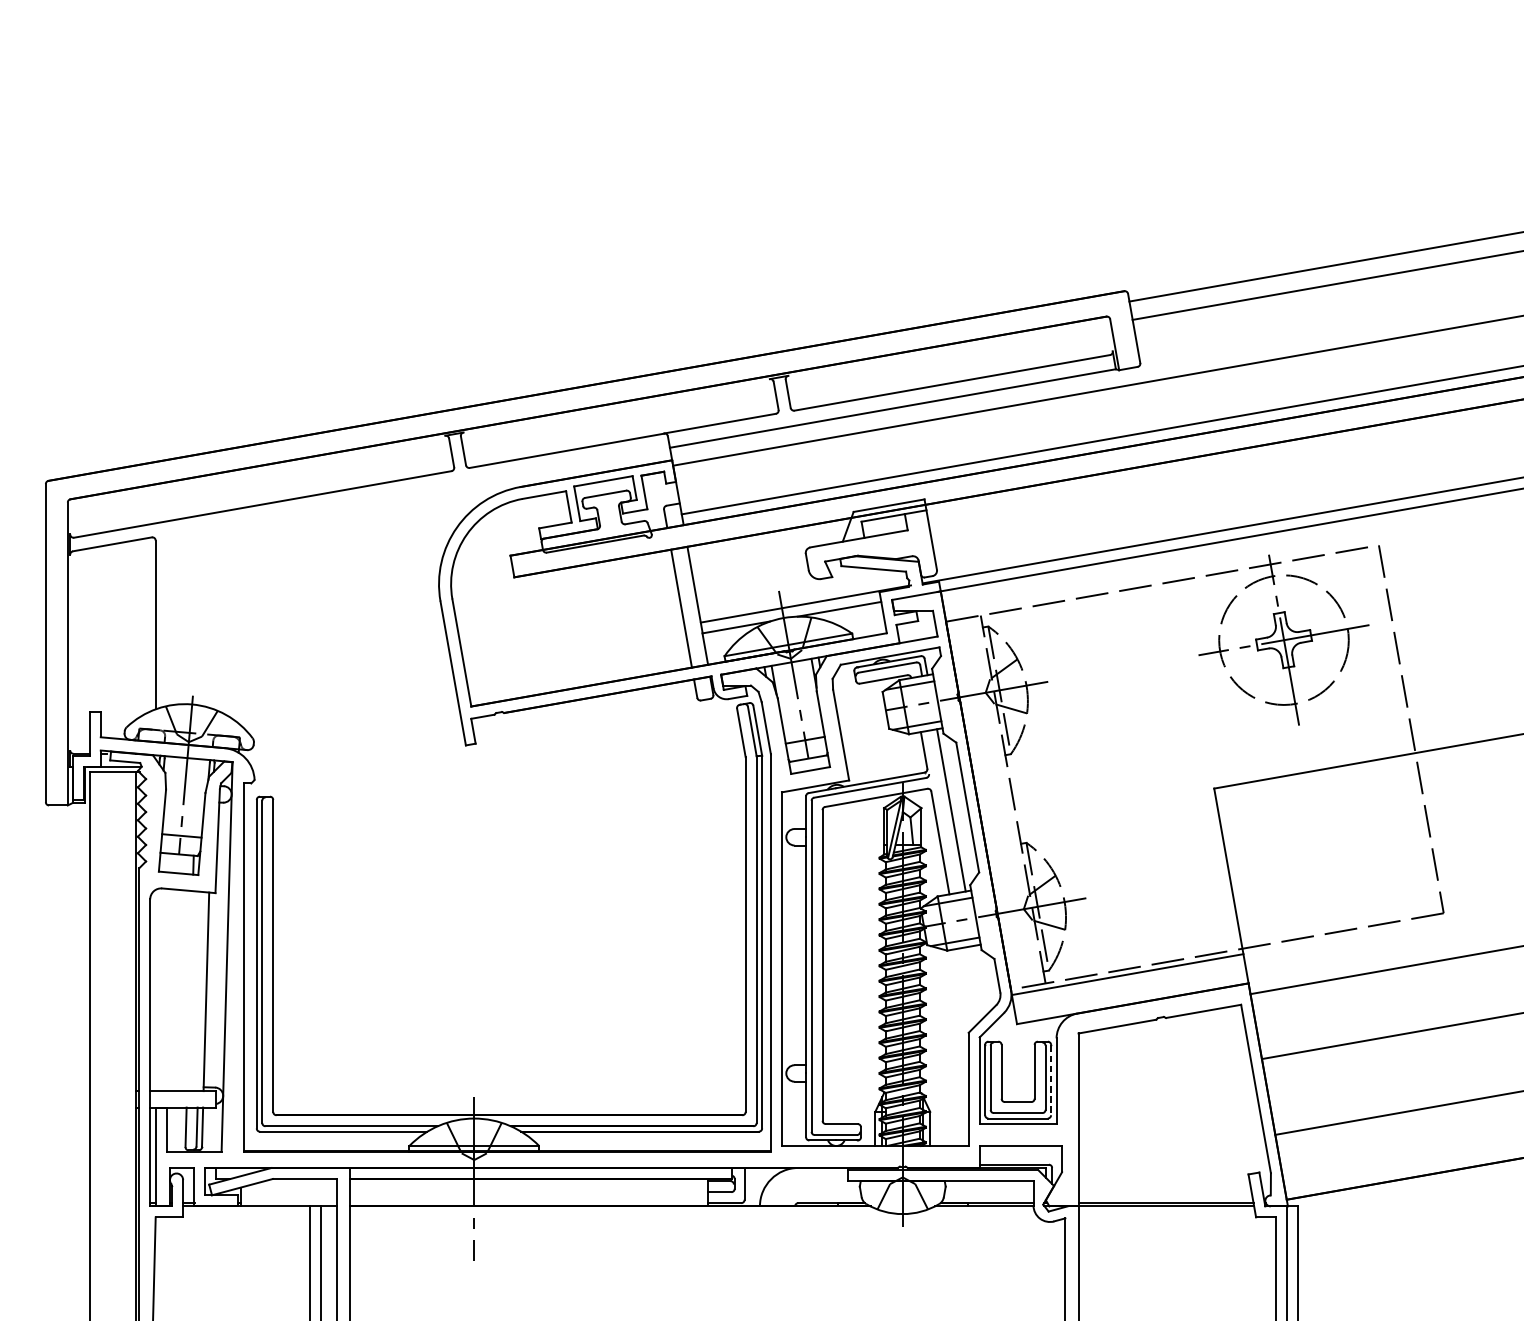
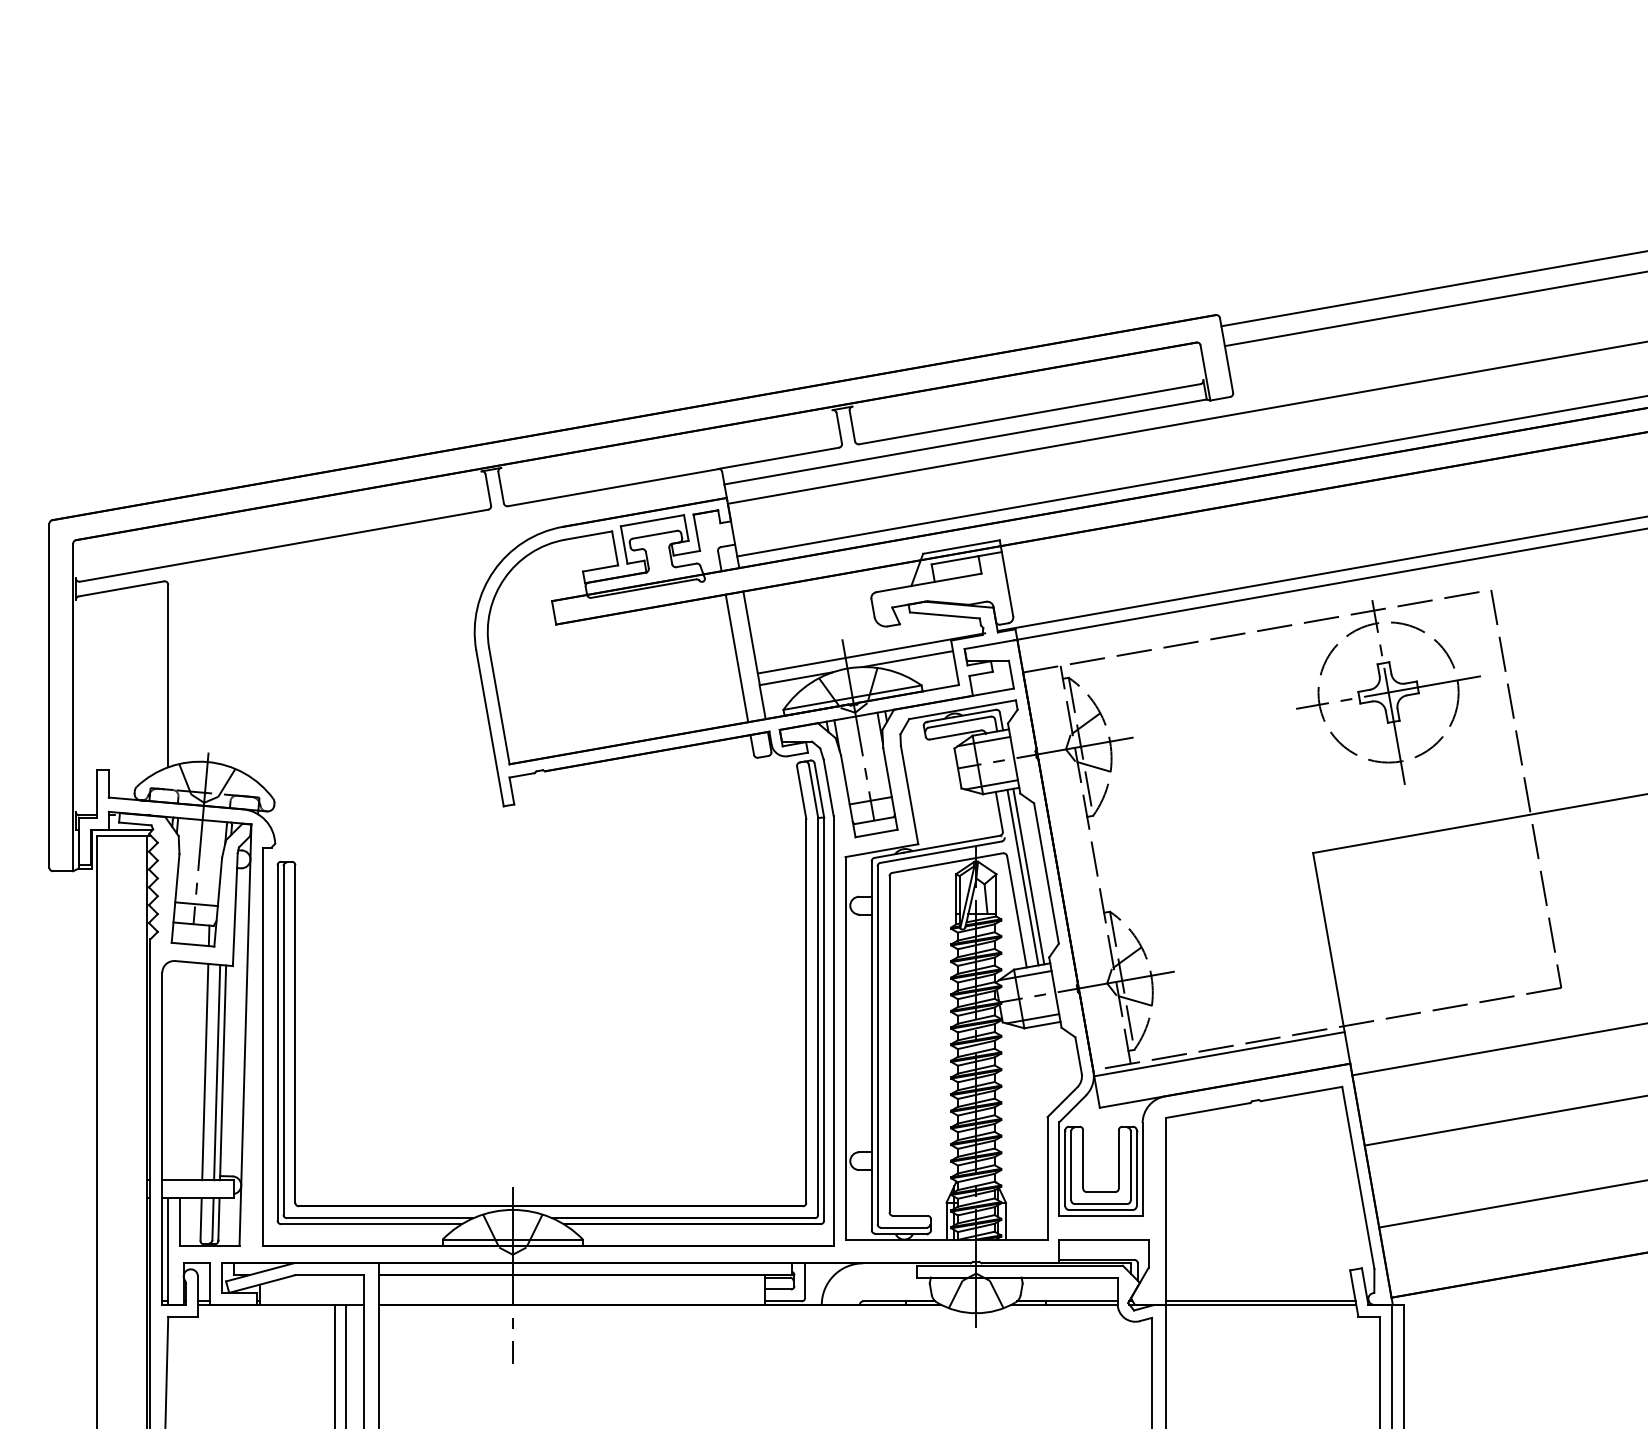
line: (945, 811) -> (1022, 877), added
line: (190, 990) -> (205, 1071), added
line: (201, 991) -> (217, 1072), added
line: (1050, 1080) -> (1136, 1168), dashed -> solid

